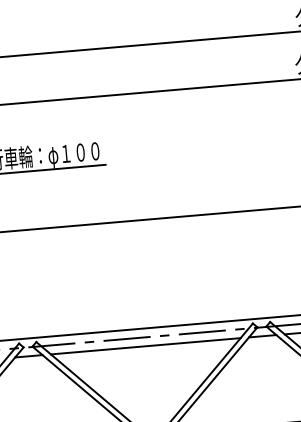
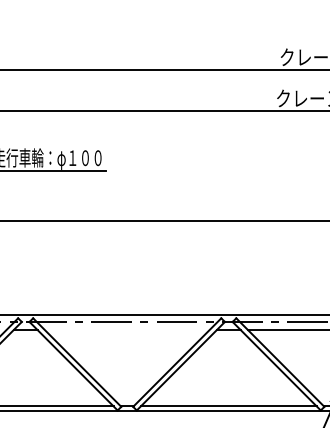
line: (144, 346) -> (126, 330), removed

